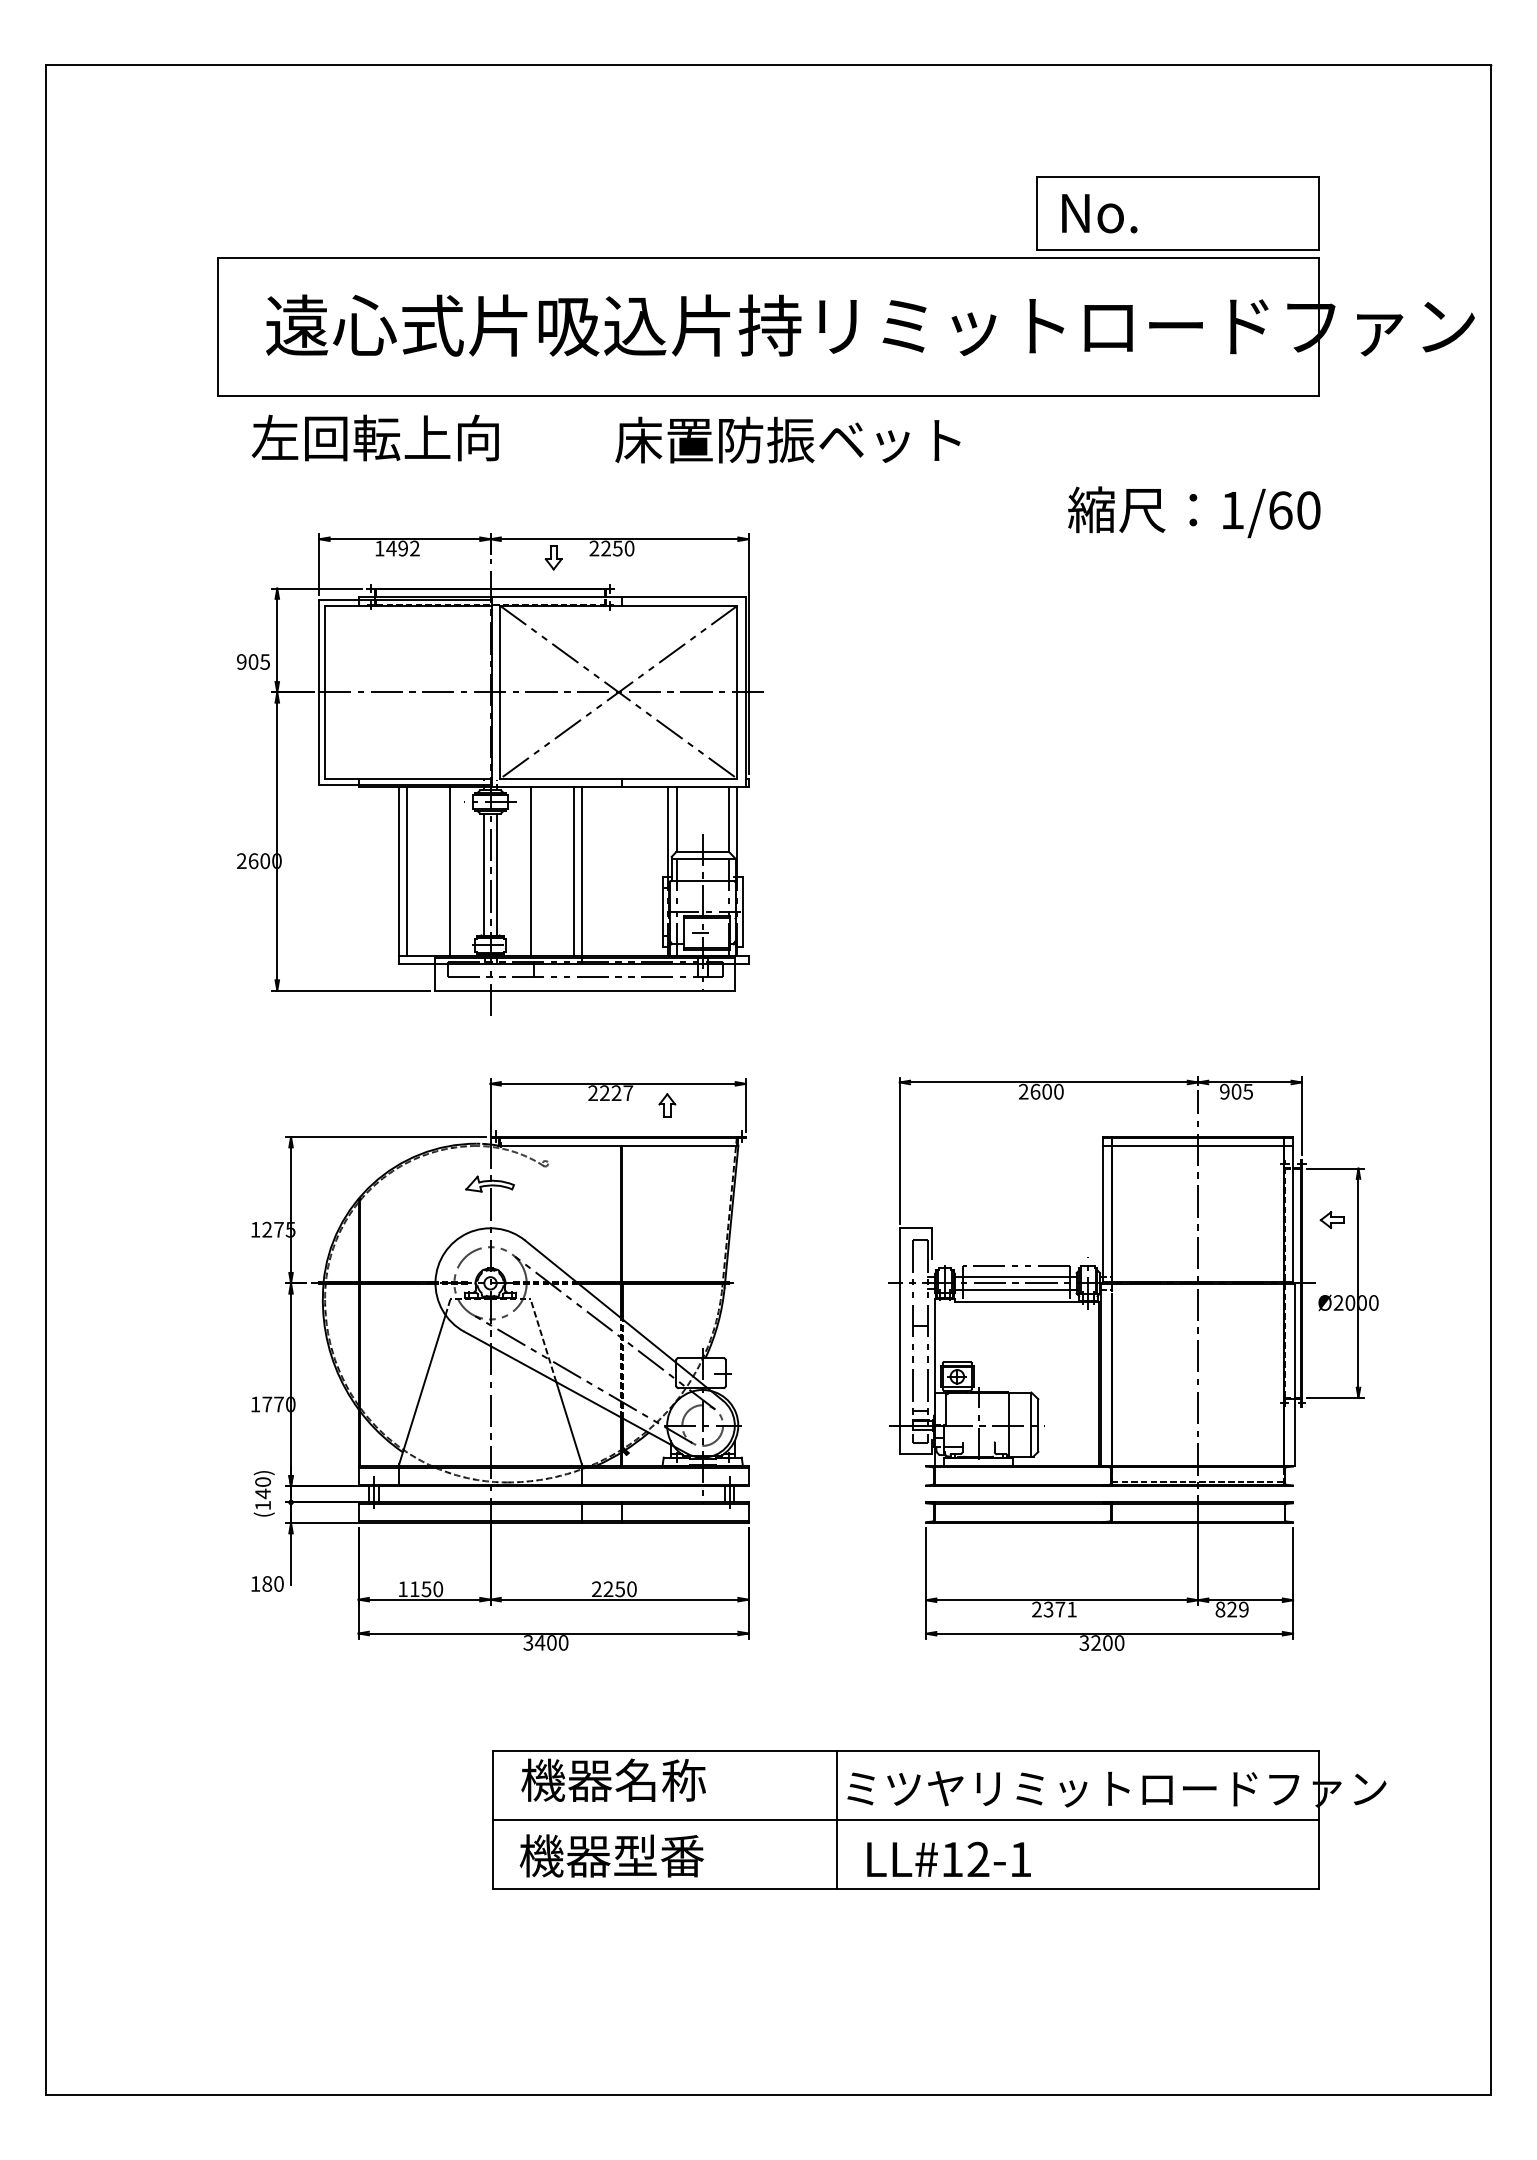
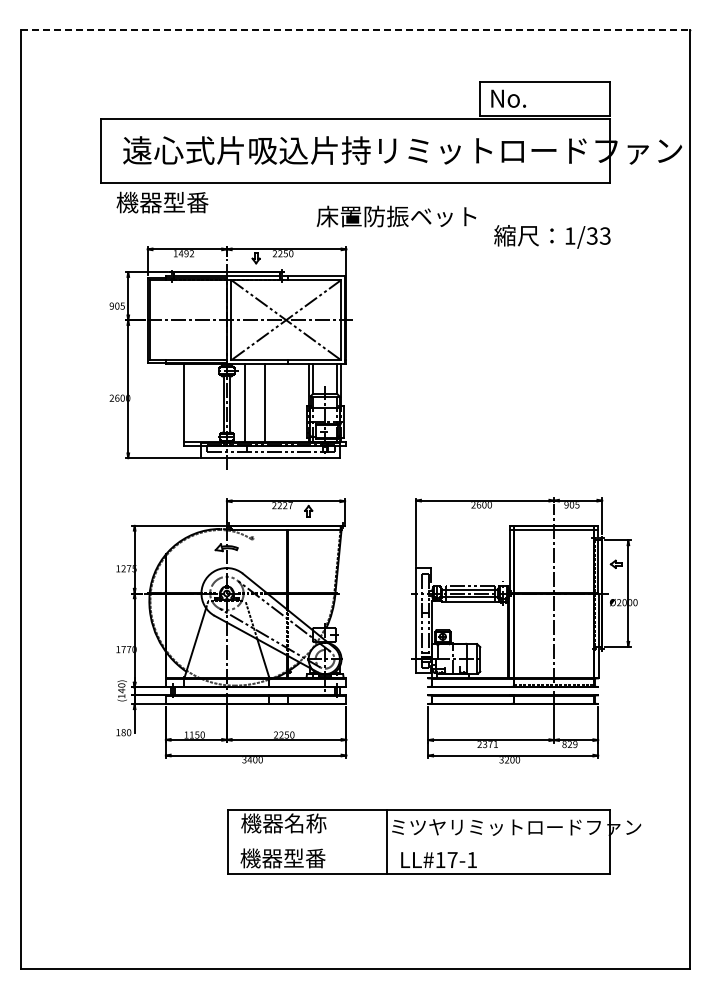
line: (768, 63) -> (355, 29), solid -> dashed
text: (375, 437) -> (173, 202), 左回転上向 -> 機器型番
text: (787, 440) -> (396, 216), moved
text: (1293, 509) -> (598, 235), 1/60 -> 1/33
line: (407, 872) -> (188, 403), removed
line: (450, 872) -> (208, 403), removed
line: (582, 874) -> (269, 404), removed
line: (906, 1819) -> (419, 841), removed
text: (978, 1858) -> (452, 859), LL#12-1 -> LL#17-1

